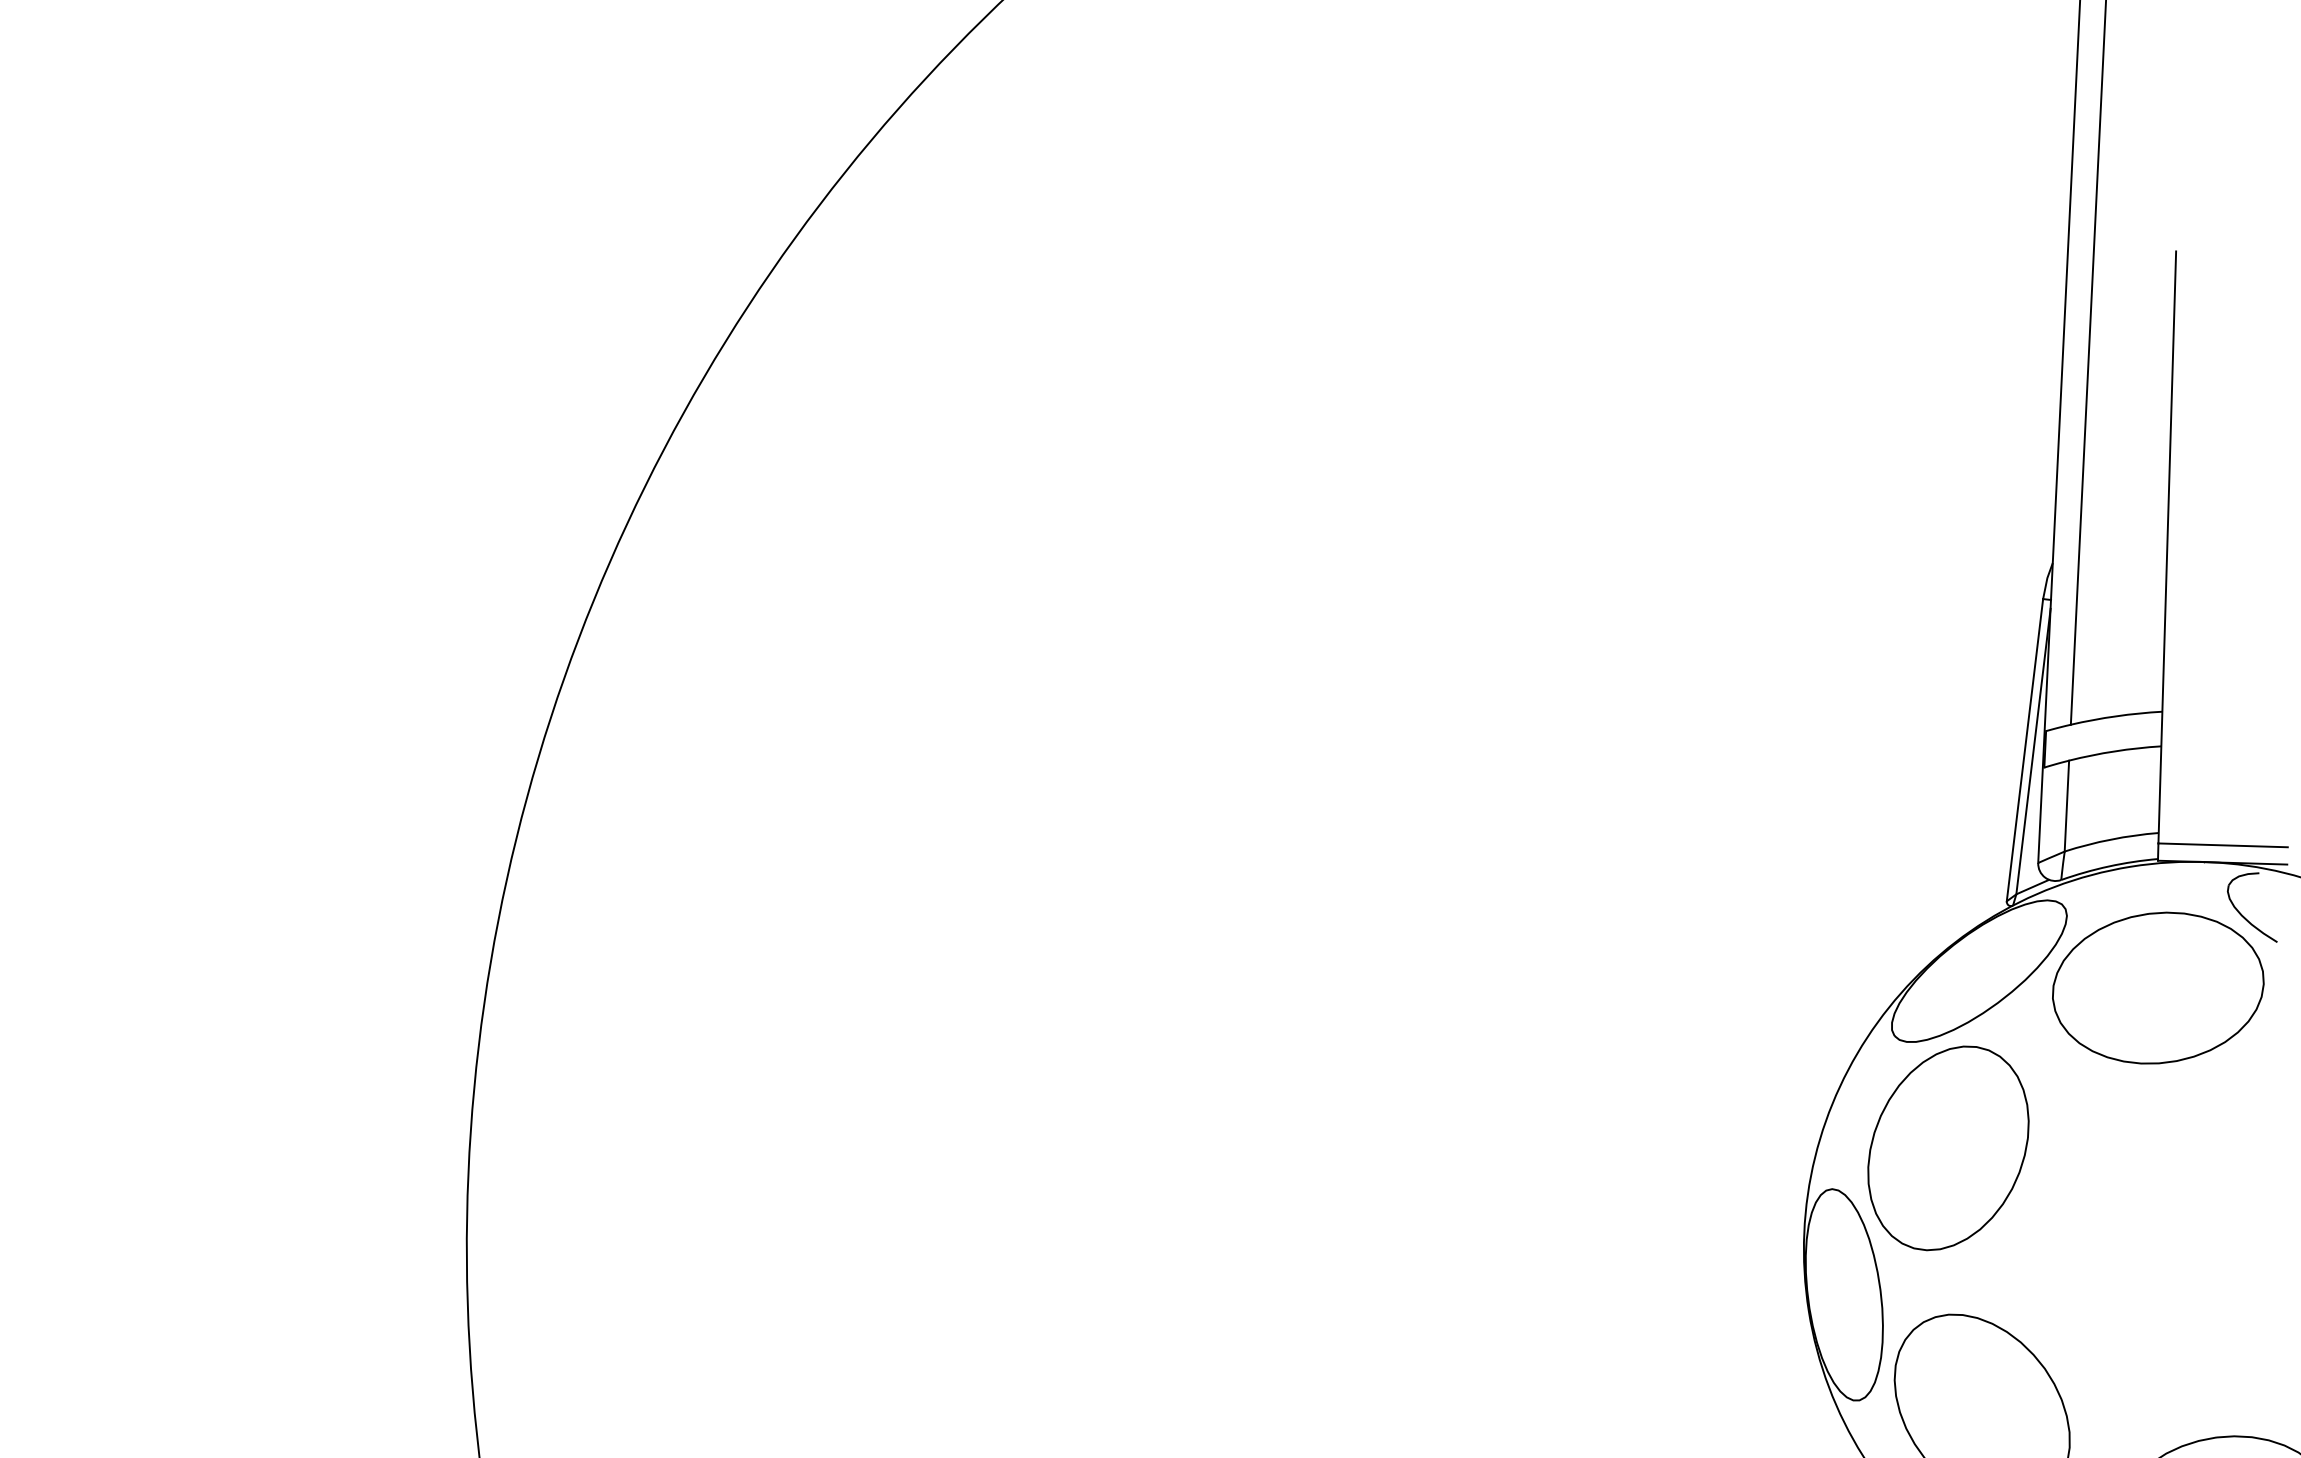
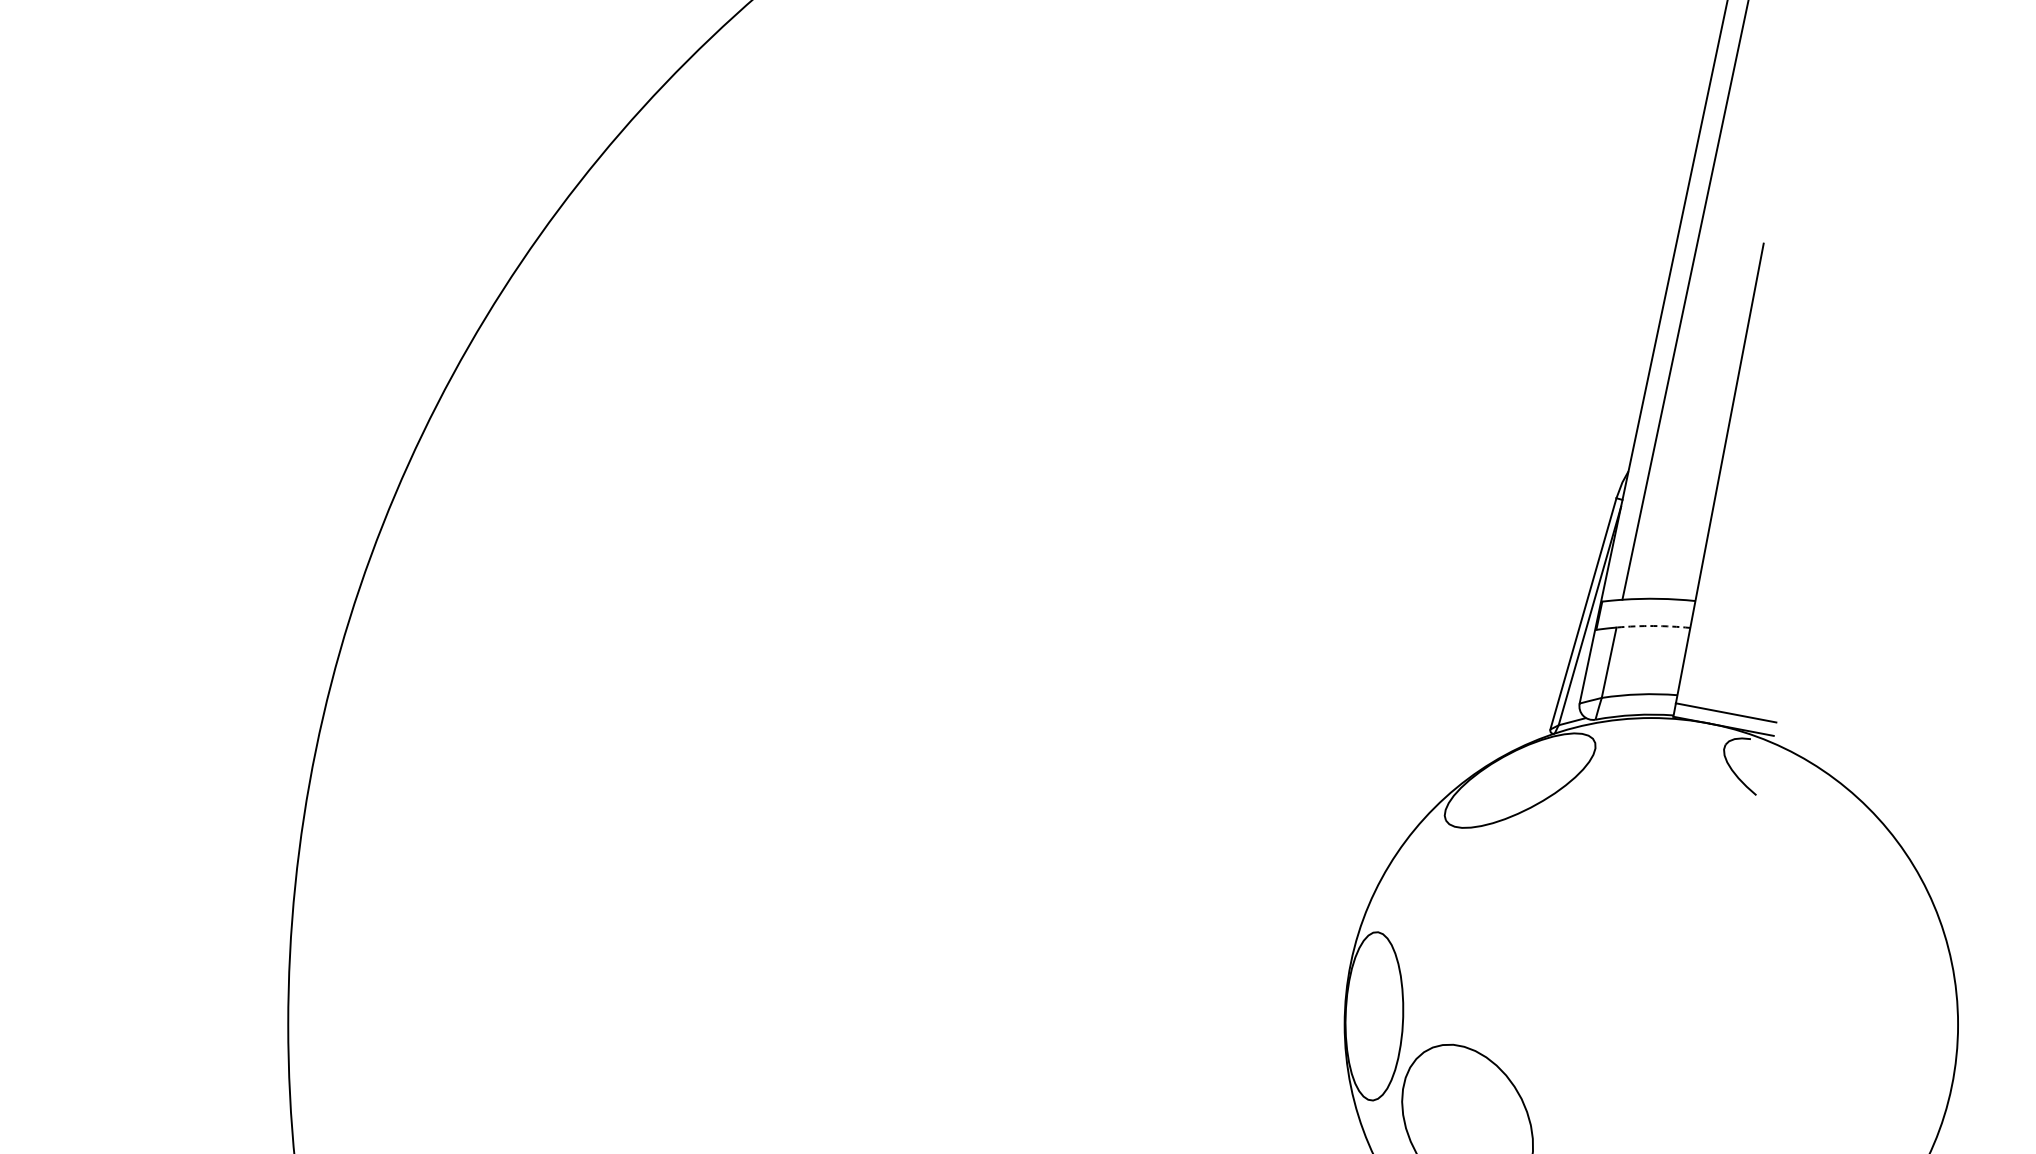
arc: (2115, 751) -> (1653, 626), solid -> dashed
part: (2158, 988) -> (1657, 816), removed
part: (1947, 1147) -> (1473, 914), removed

